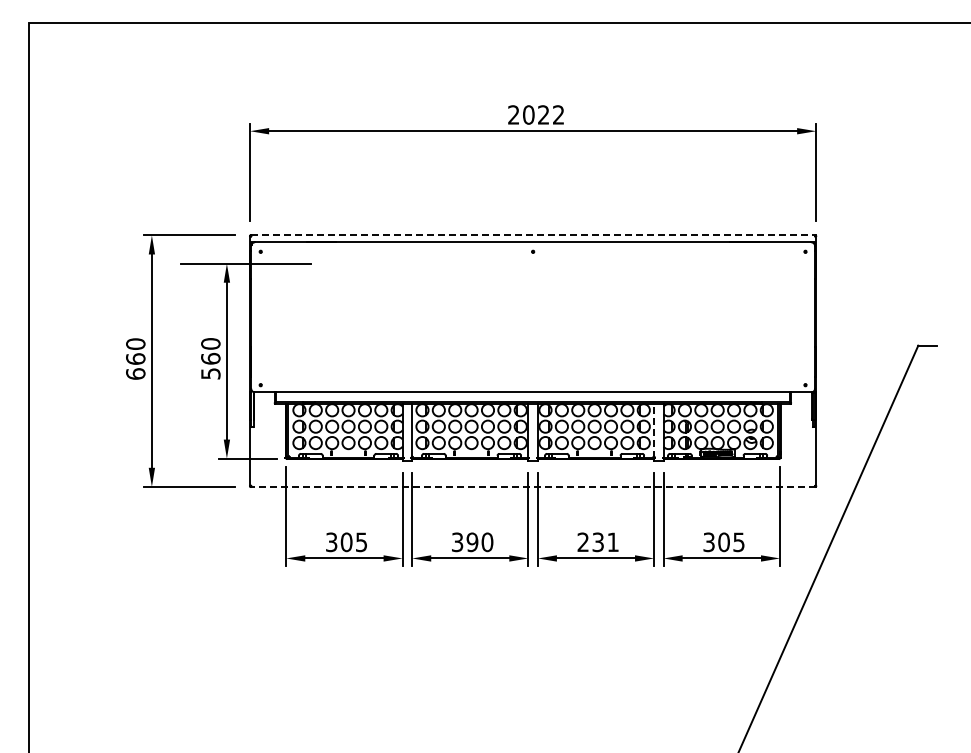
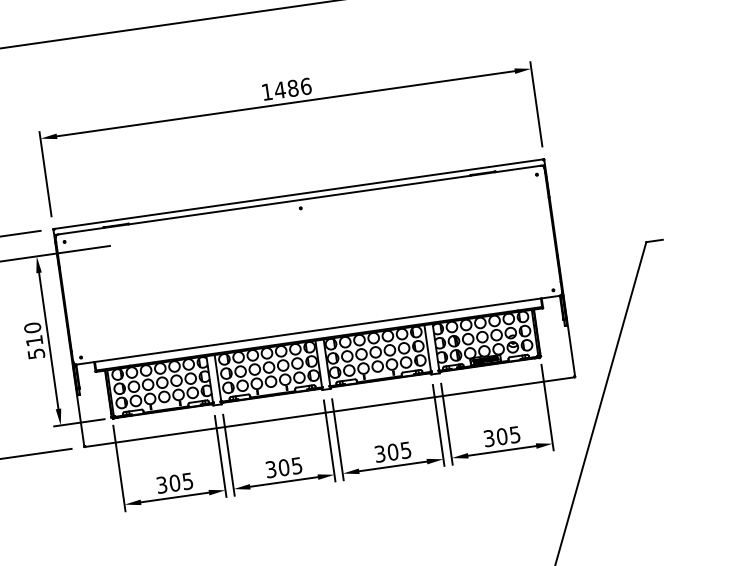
text: (536, 114) -> (286, 88), 2022 -> 1486
line: (533, 235) -> (299, 194), dashed -> solid
text: (210, 358) -> (34, 340), 560 -> 510
line: (654, 430) -> (428, 348), dashed -> solid
line: (533, 486) -> (330, 411), dashed -> solid
text: (479, 542) -> (290, 466), 390 -> 305
text: (597, 542) -> (392, 452), 231 -> 305

